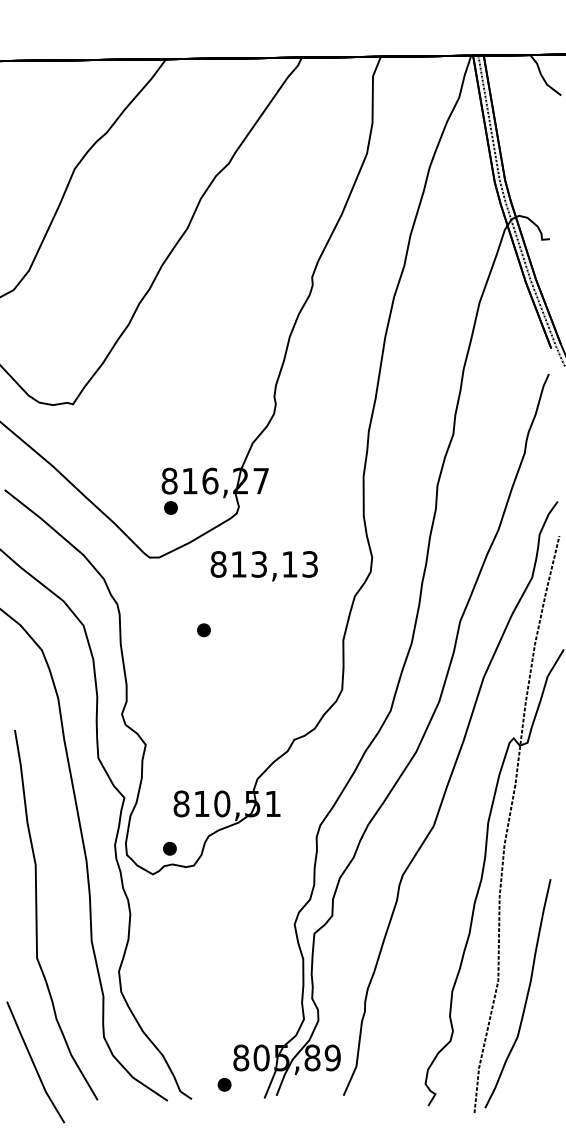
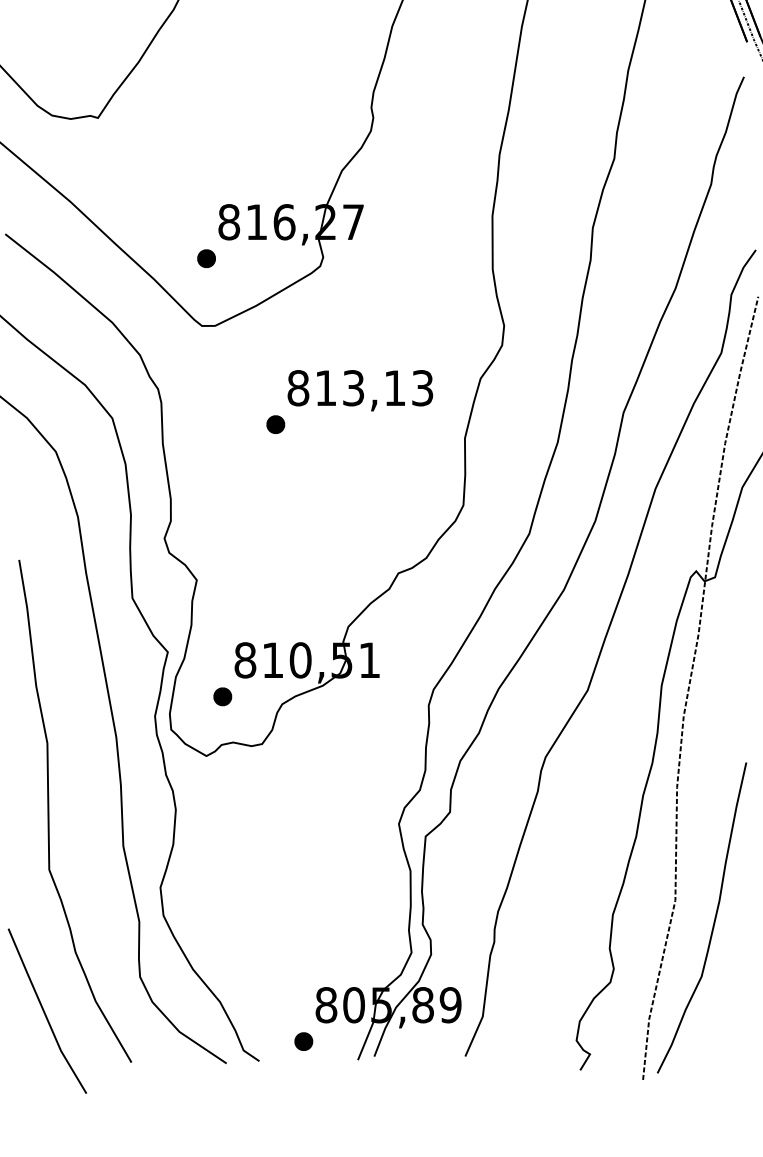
part: (170, 507) -> (205, 257), moved
text: (263, 566) -> (359, 391), moved
part: (169, 848) -> (222, 696), moved

